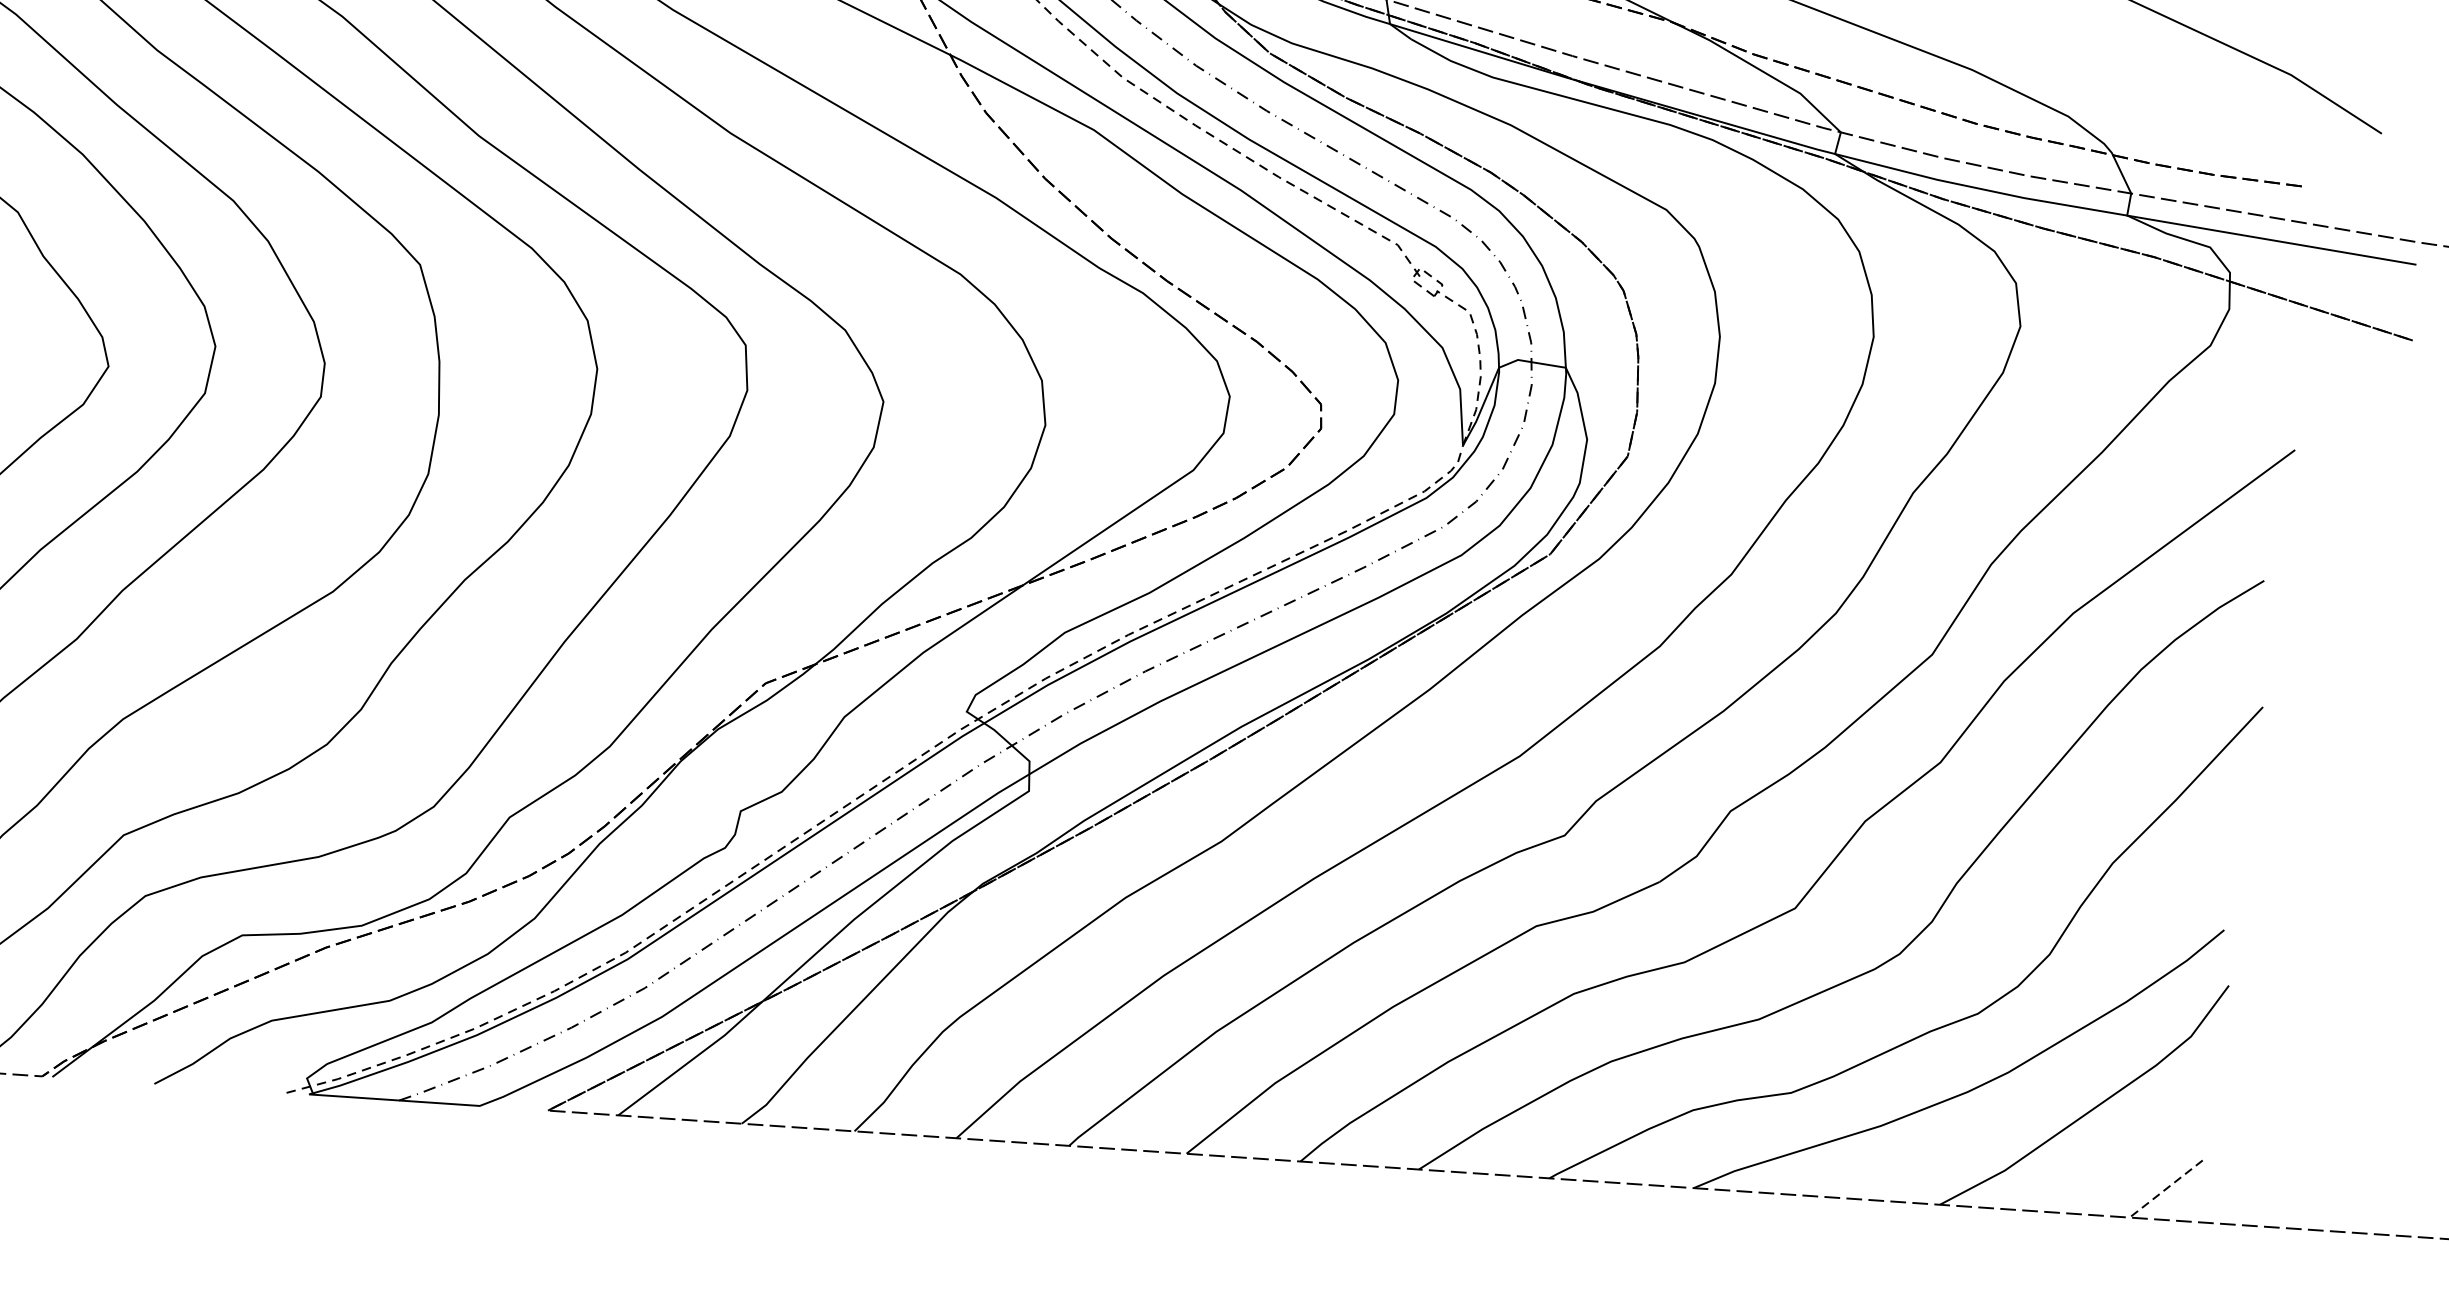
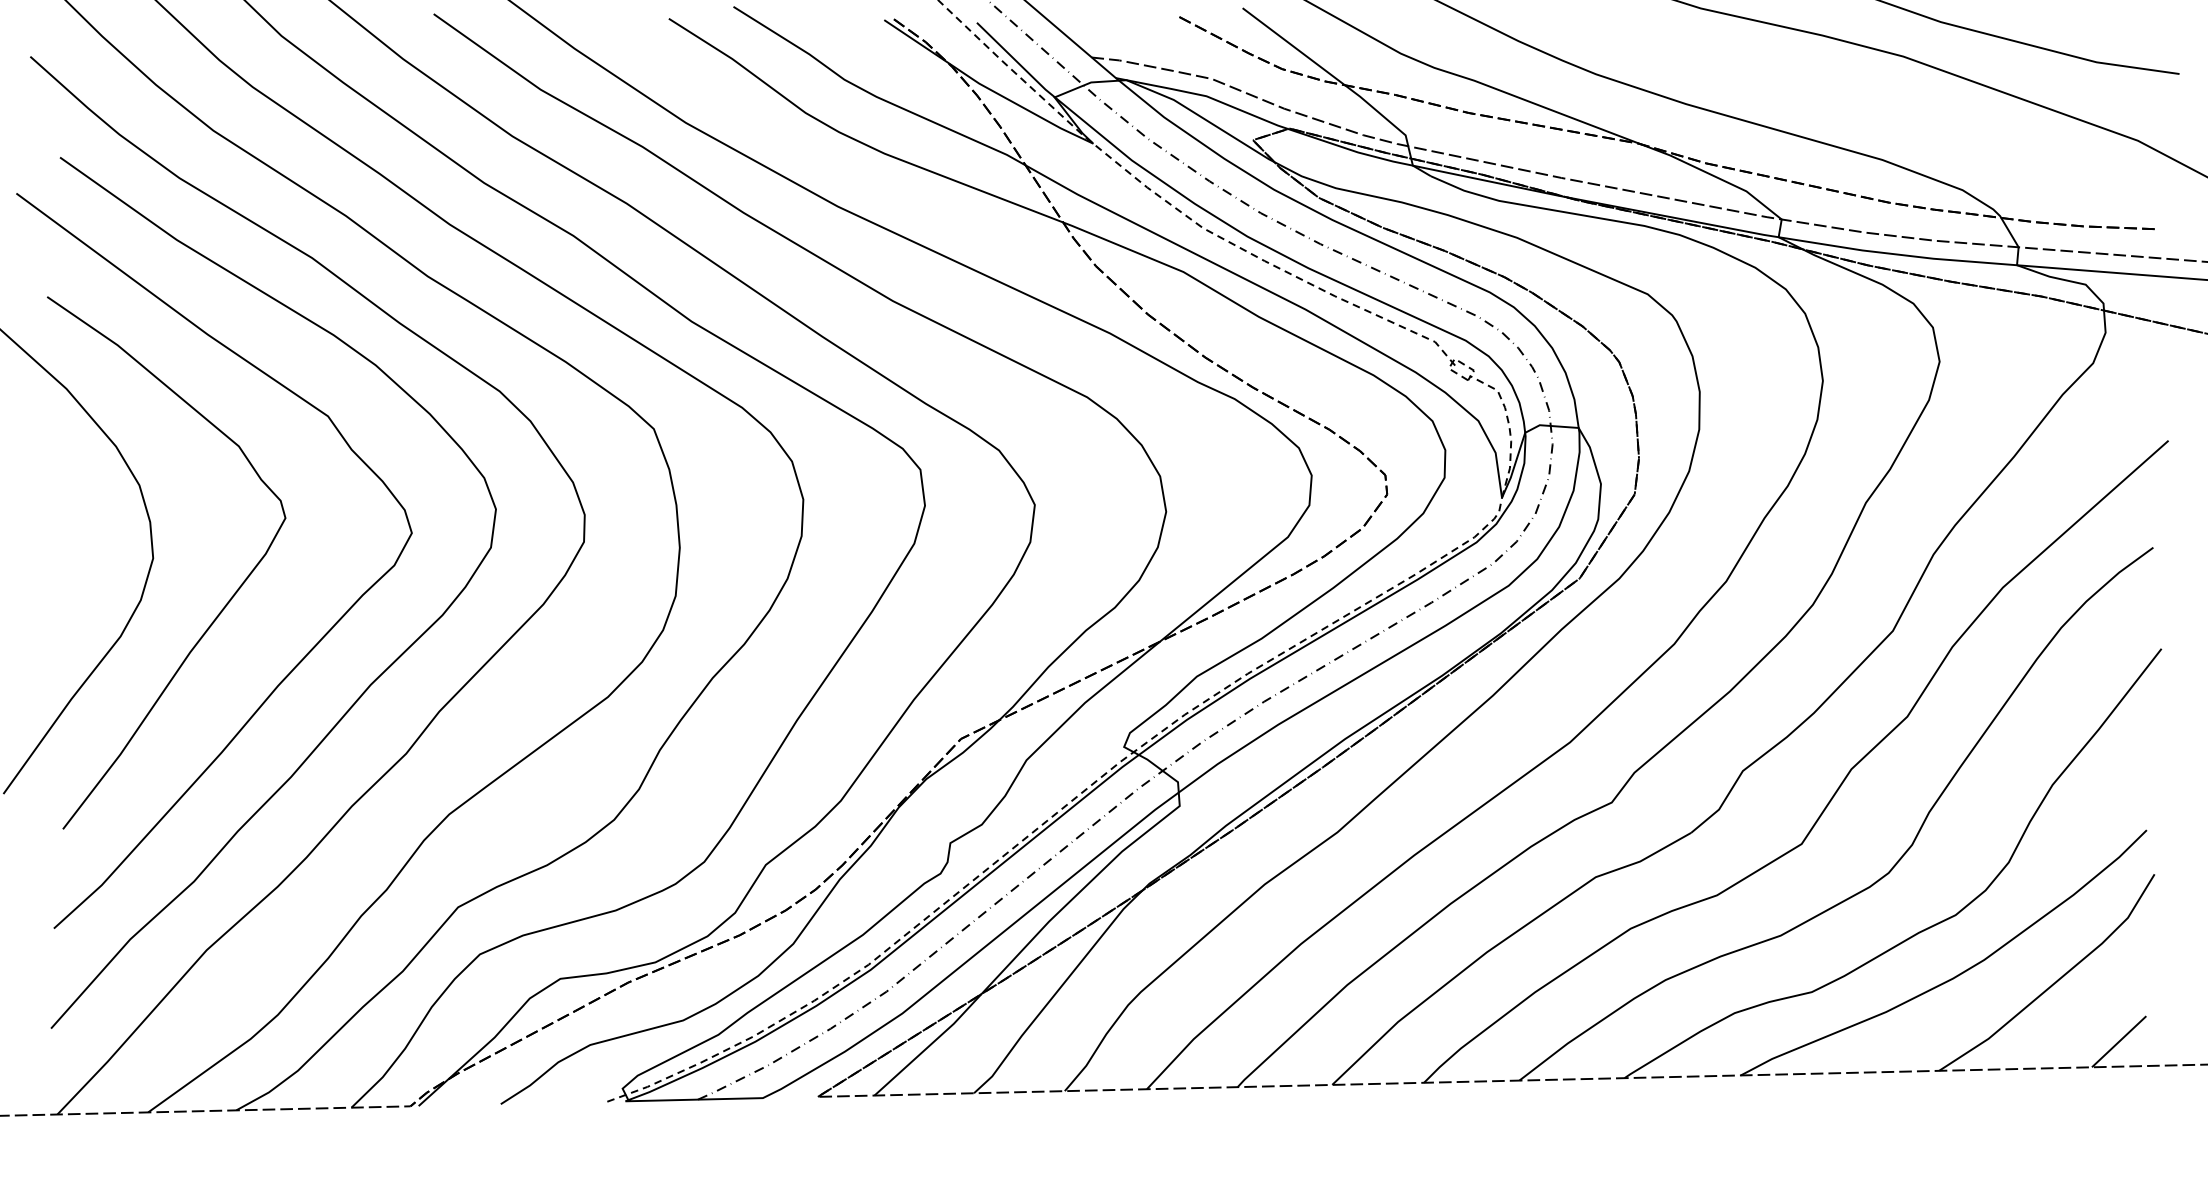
line: (2165, 1189) -> (2118, 1042), dashed -> solid

